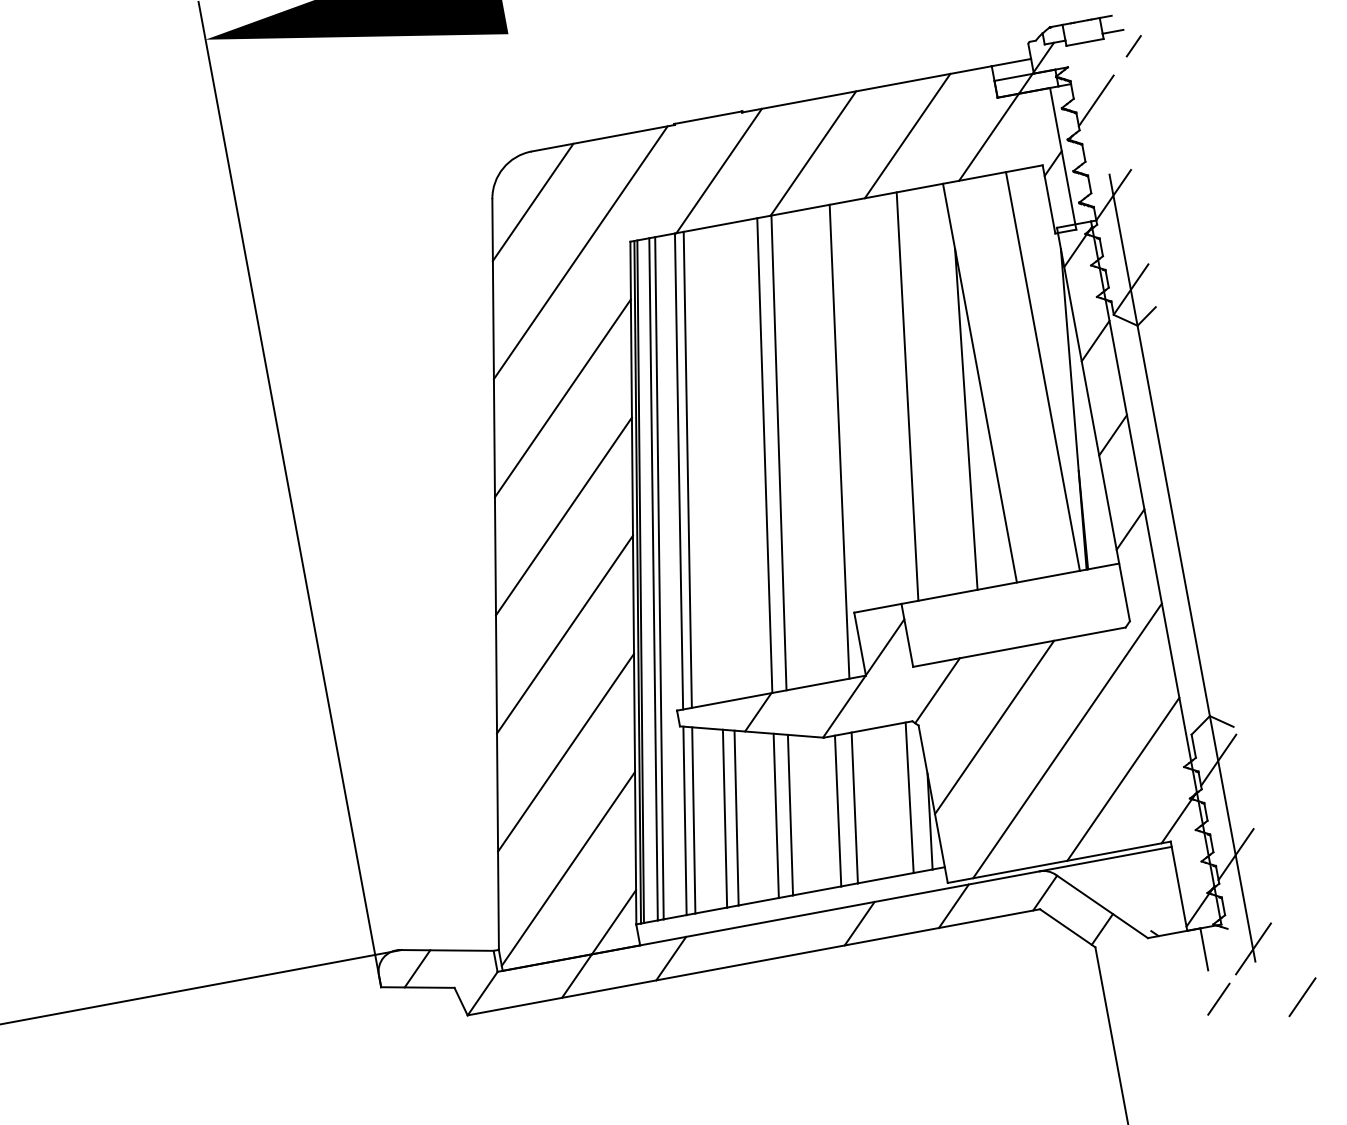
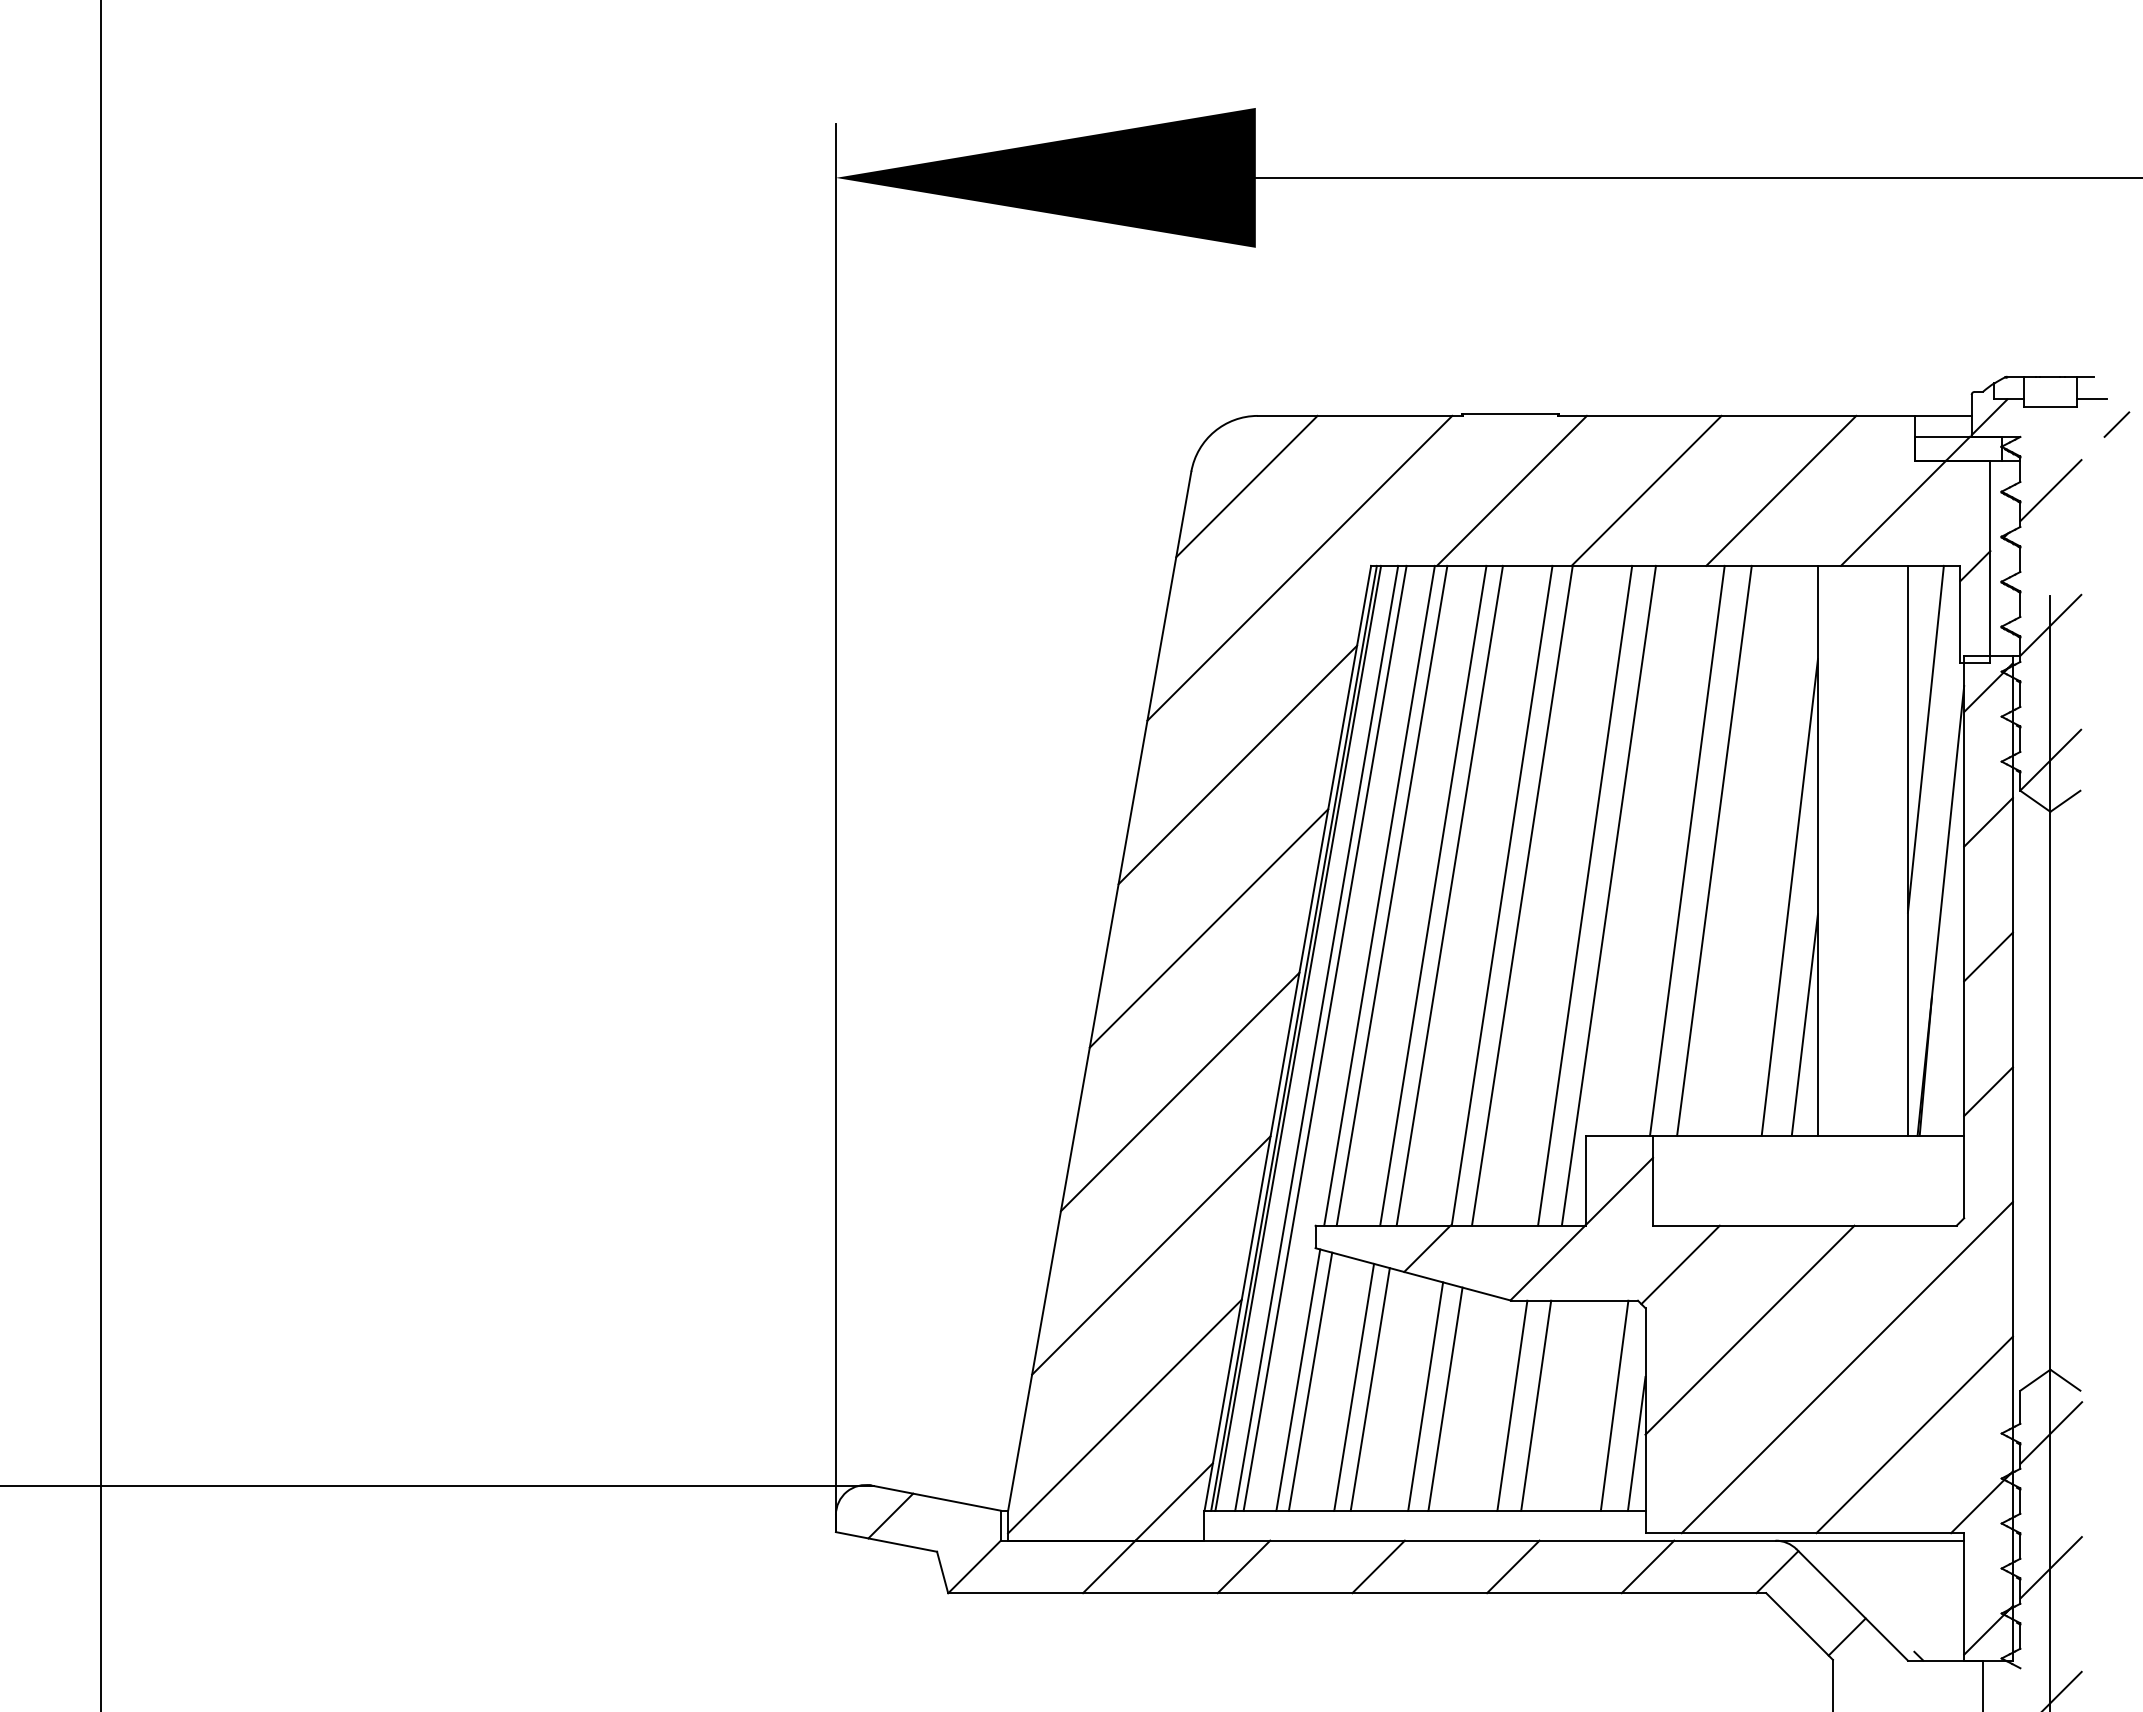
line: (1040, 290) -> (1925, 738), added
line: (888, 399) -> (1687, 850), added
line: (823, 444) -> (1585, 895), added
line: (727, 462) -> (1449, 895), added
line: (716, 464) -> (1433, 895), added
line: (993, 506) -> (1804, 1024), added
line: (765, 940) -> (1378, 1566), added

